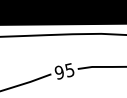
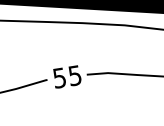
text: (58, 72) -> (58, 77), 95 -> 55

